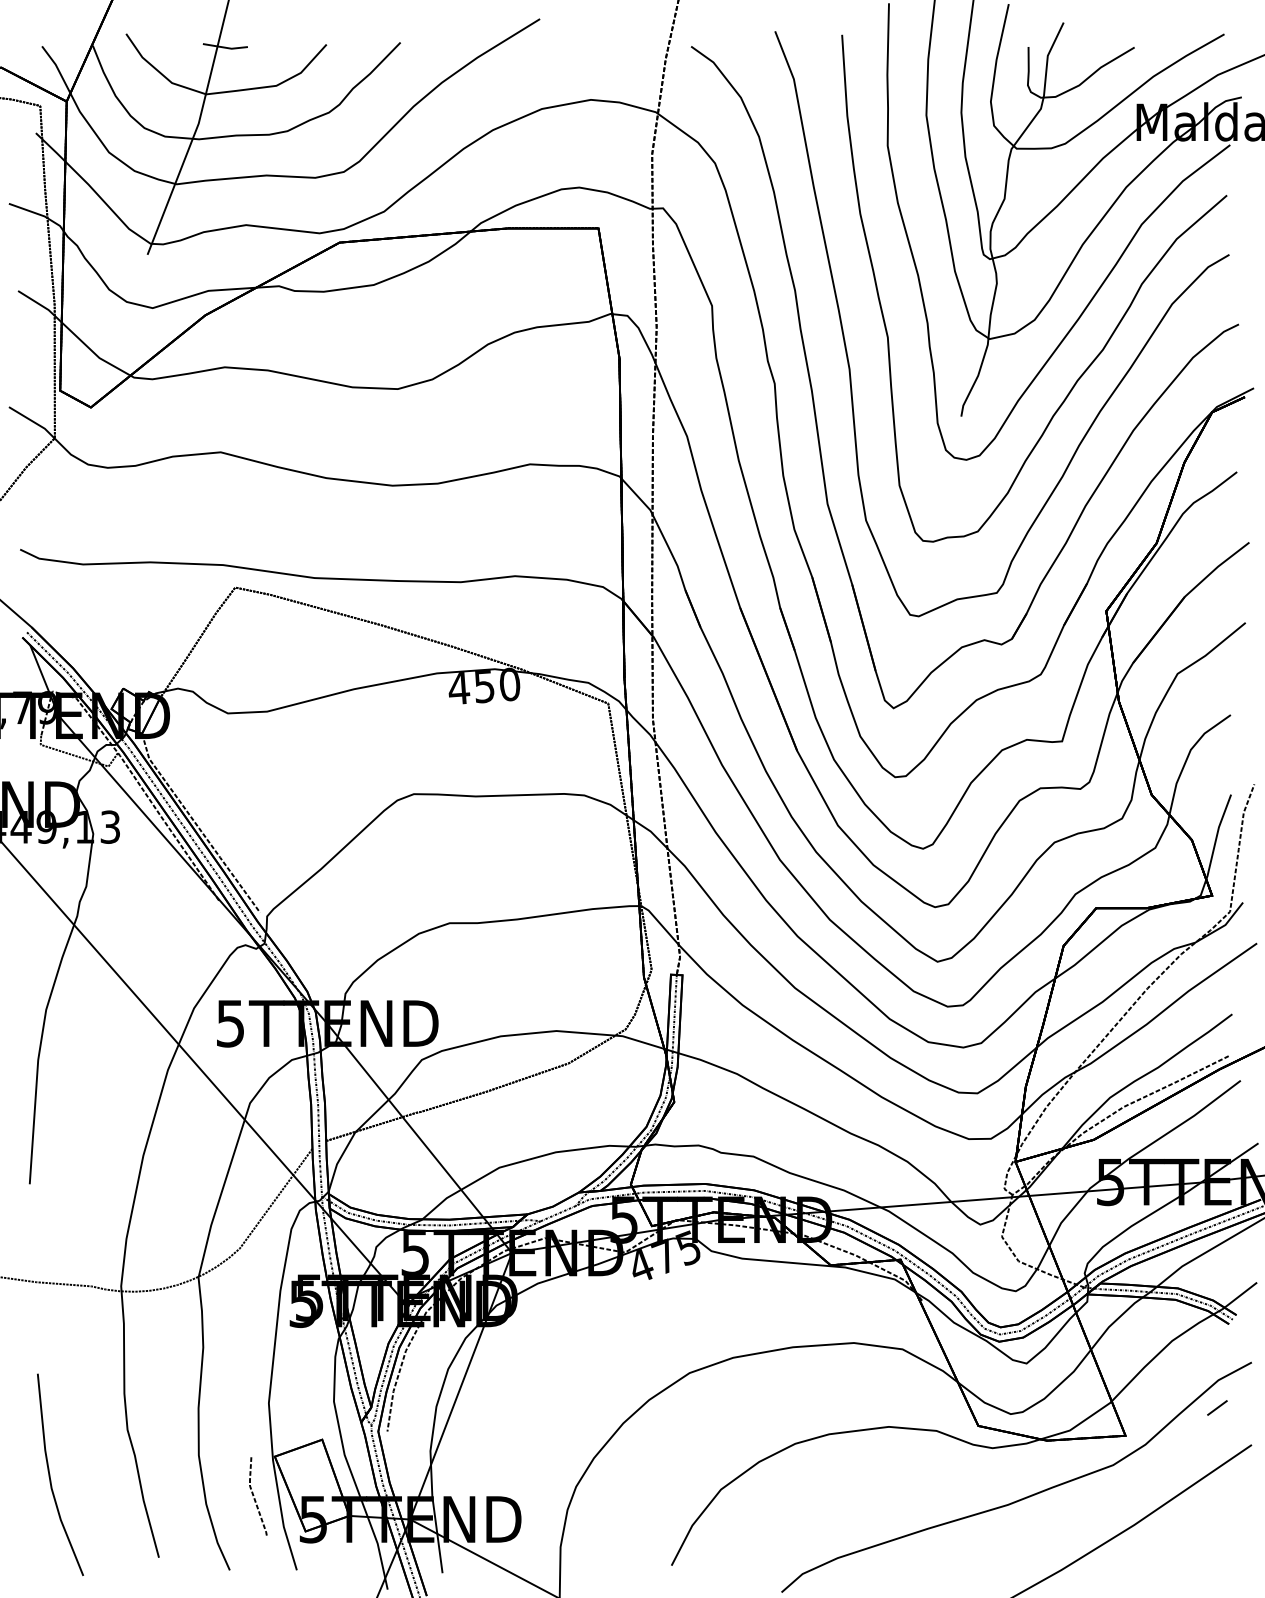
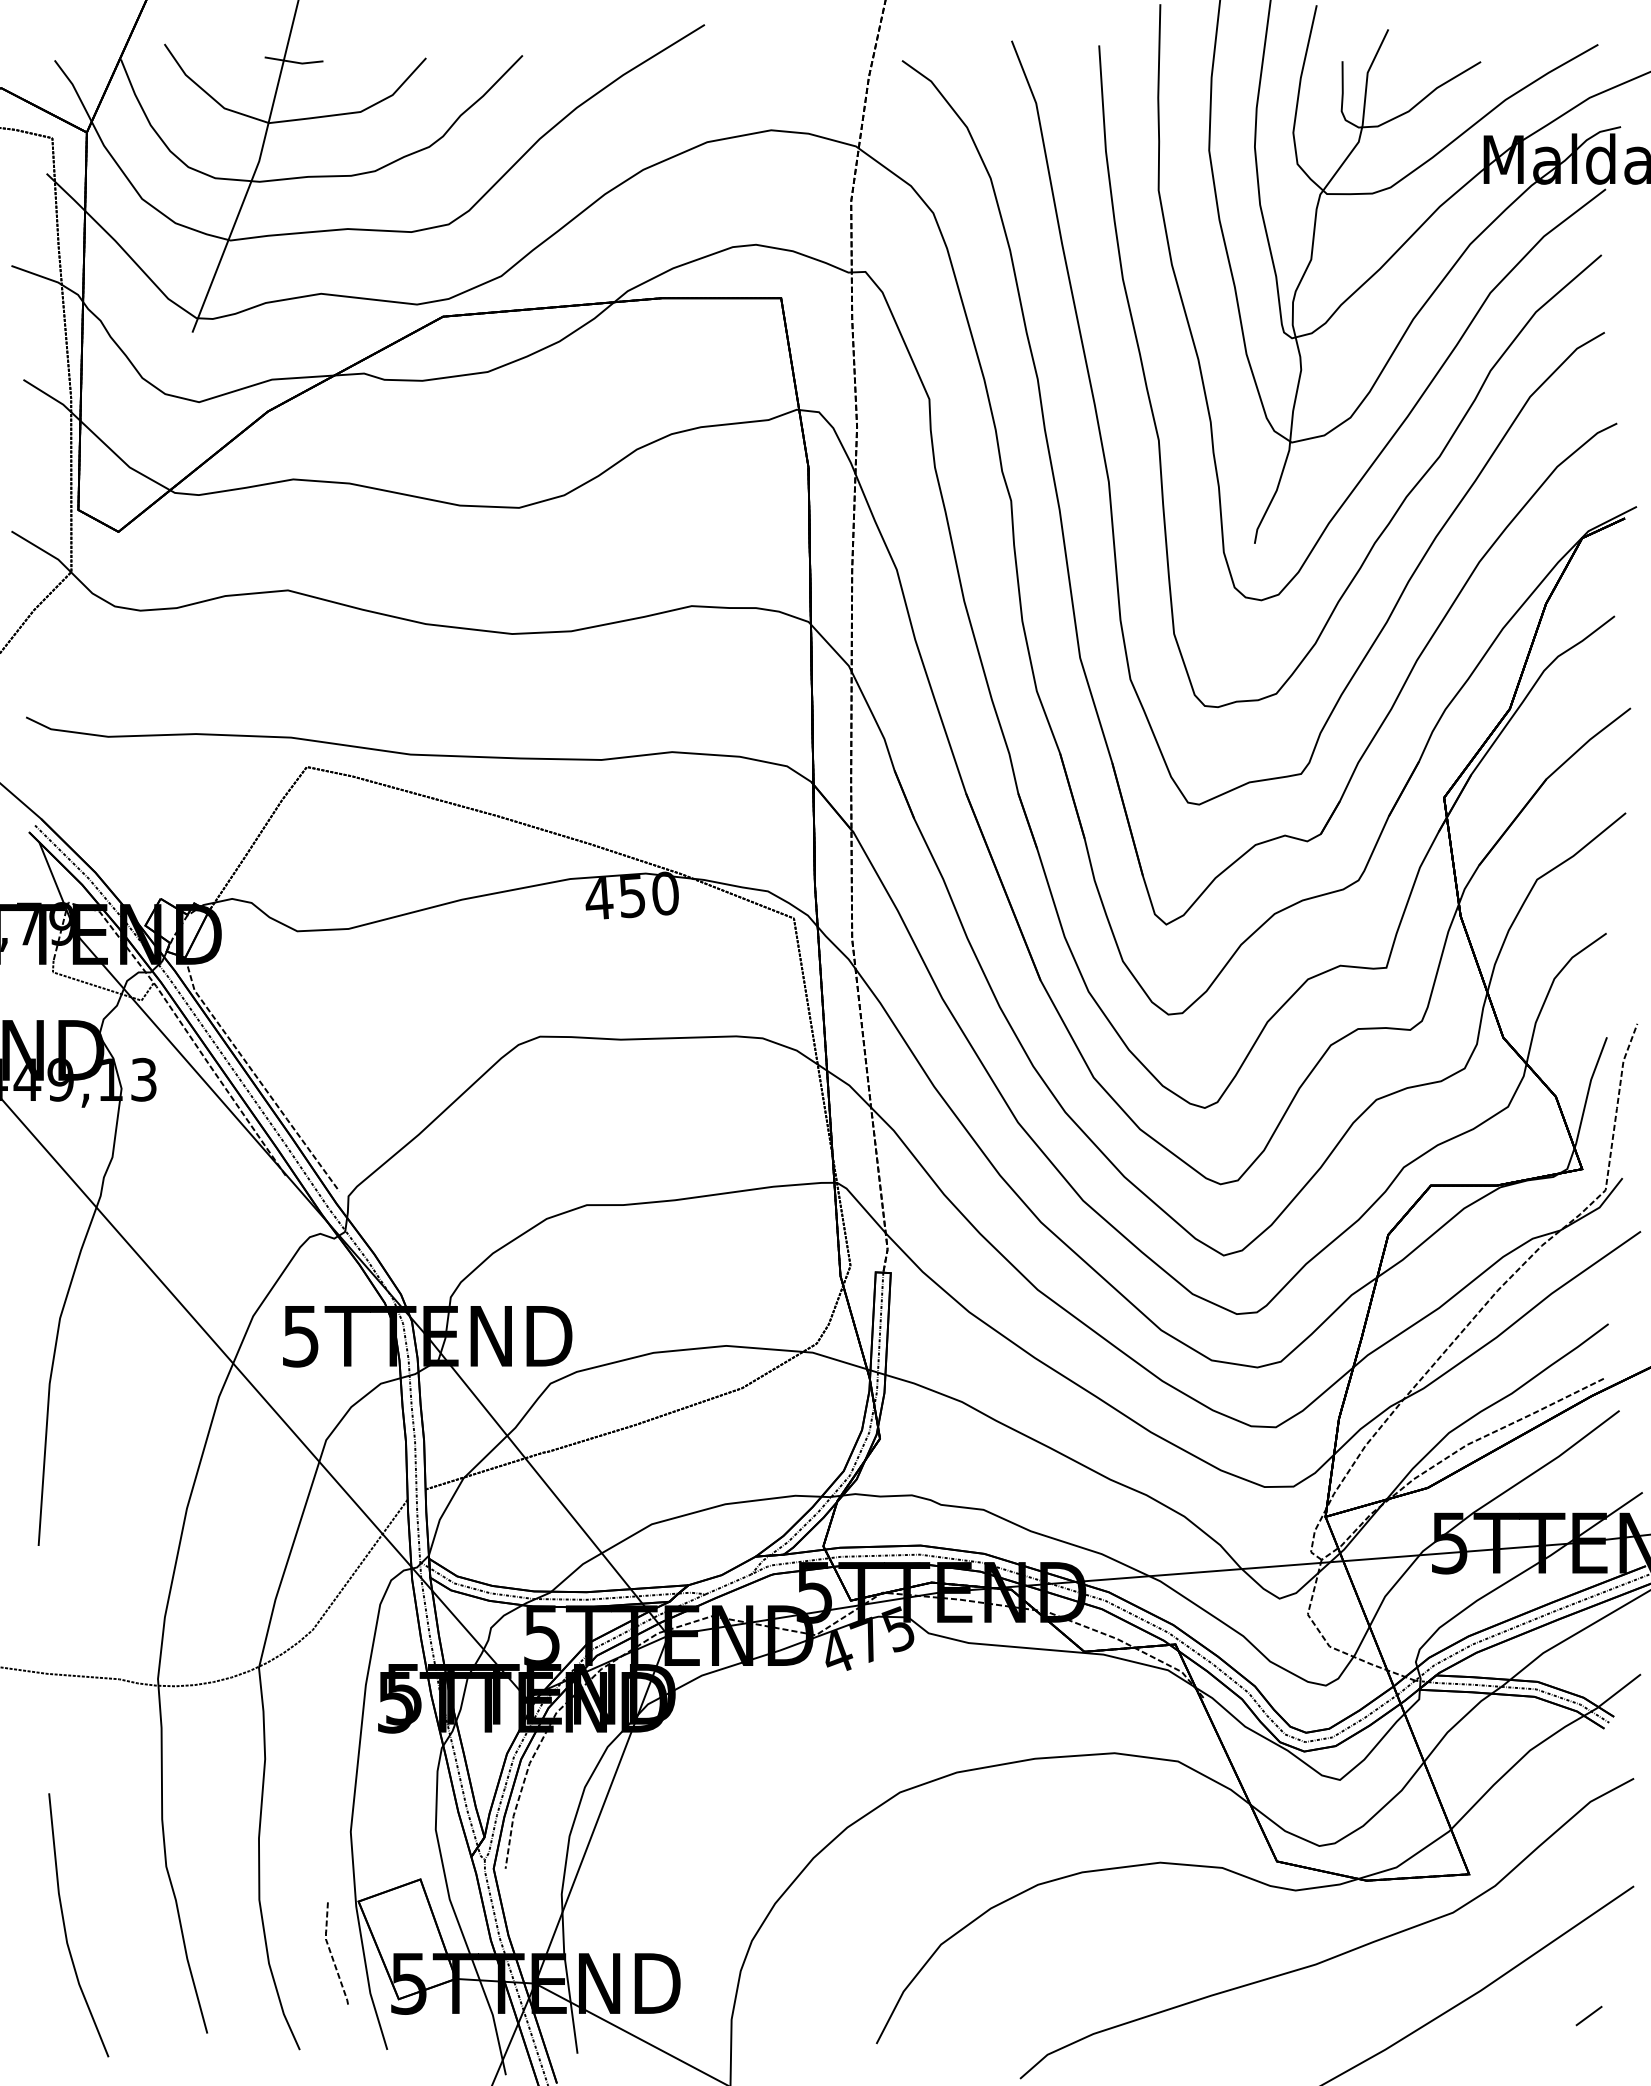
line: (1216, 1407) -> (1588, 2015), moved

